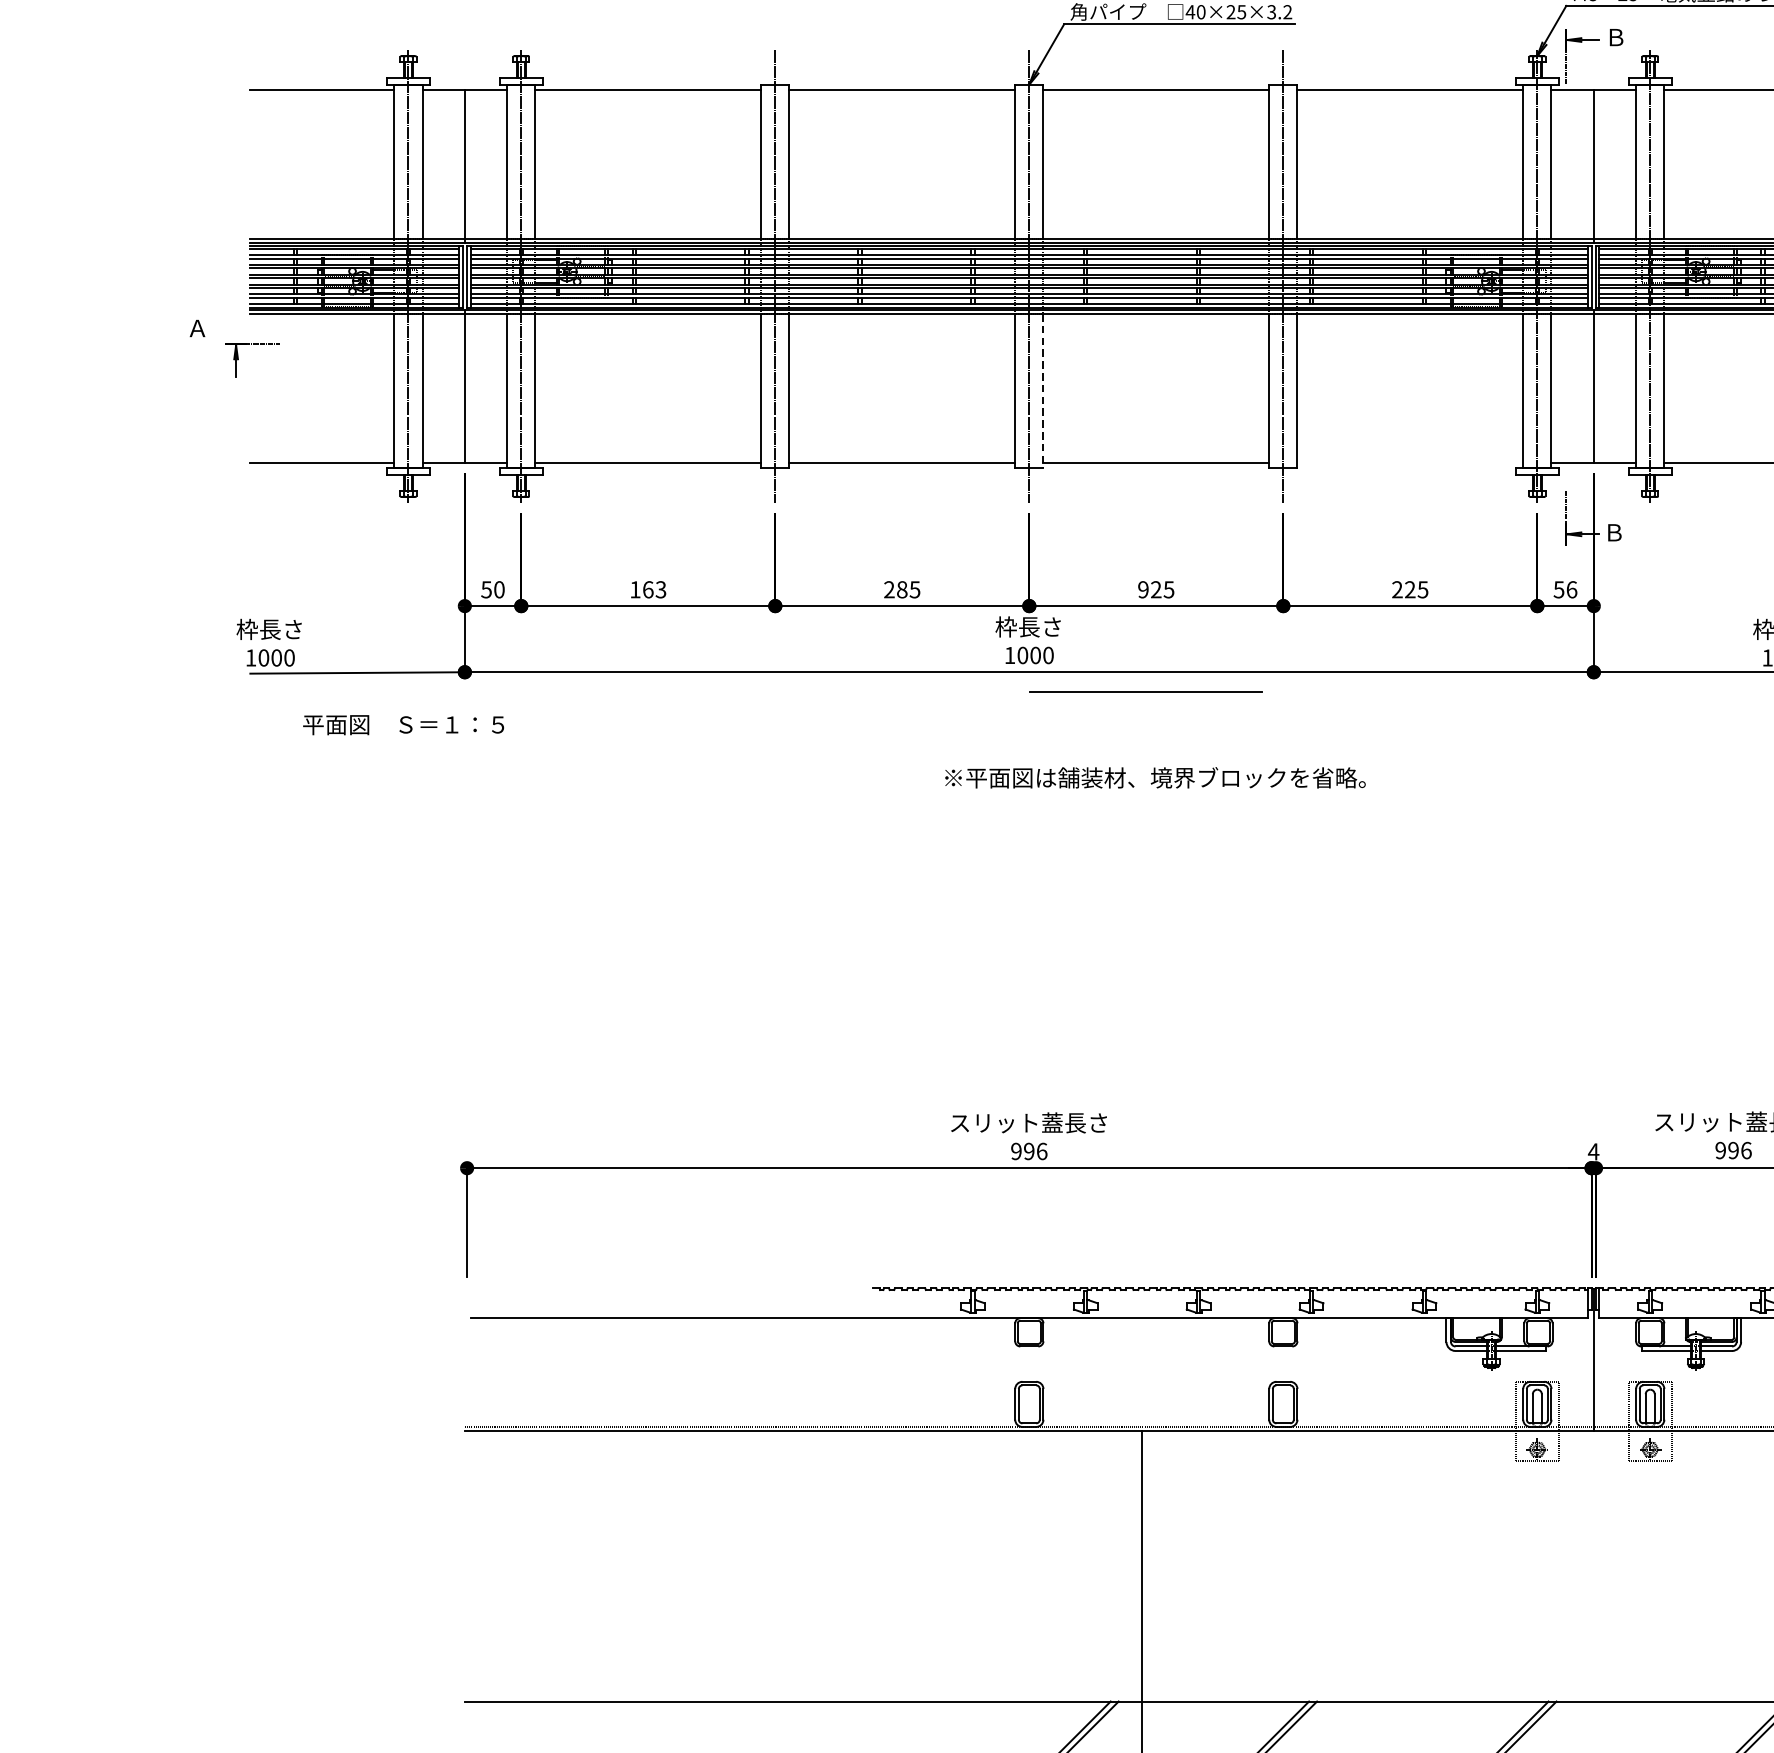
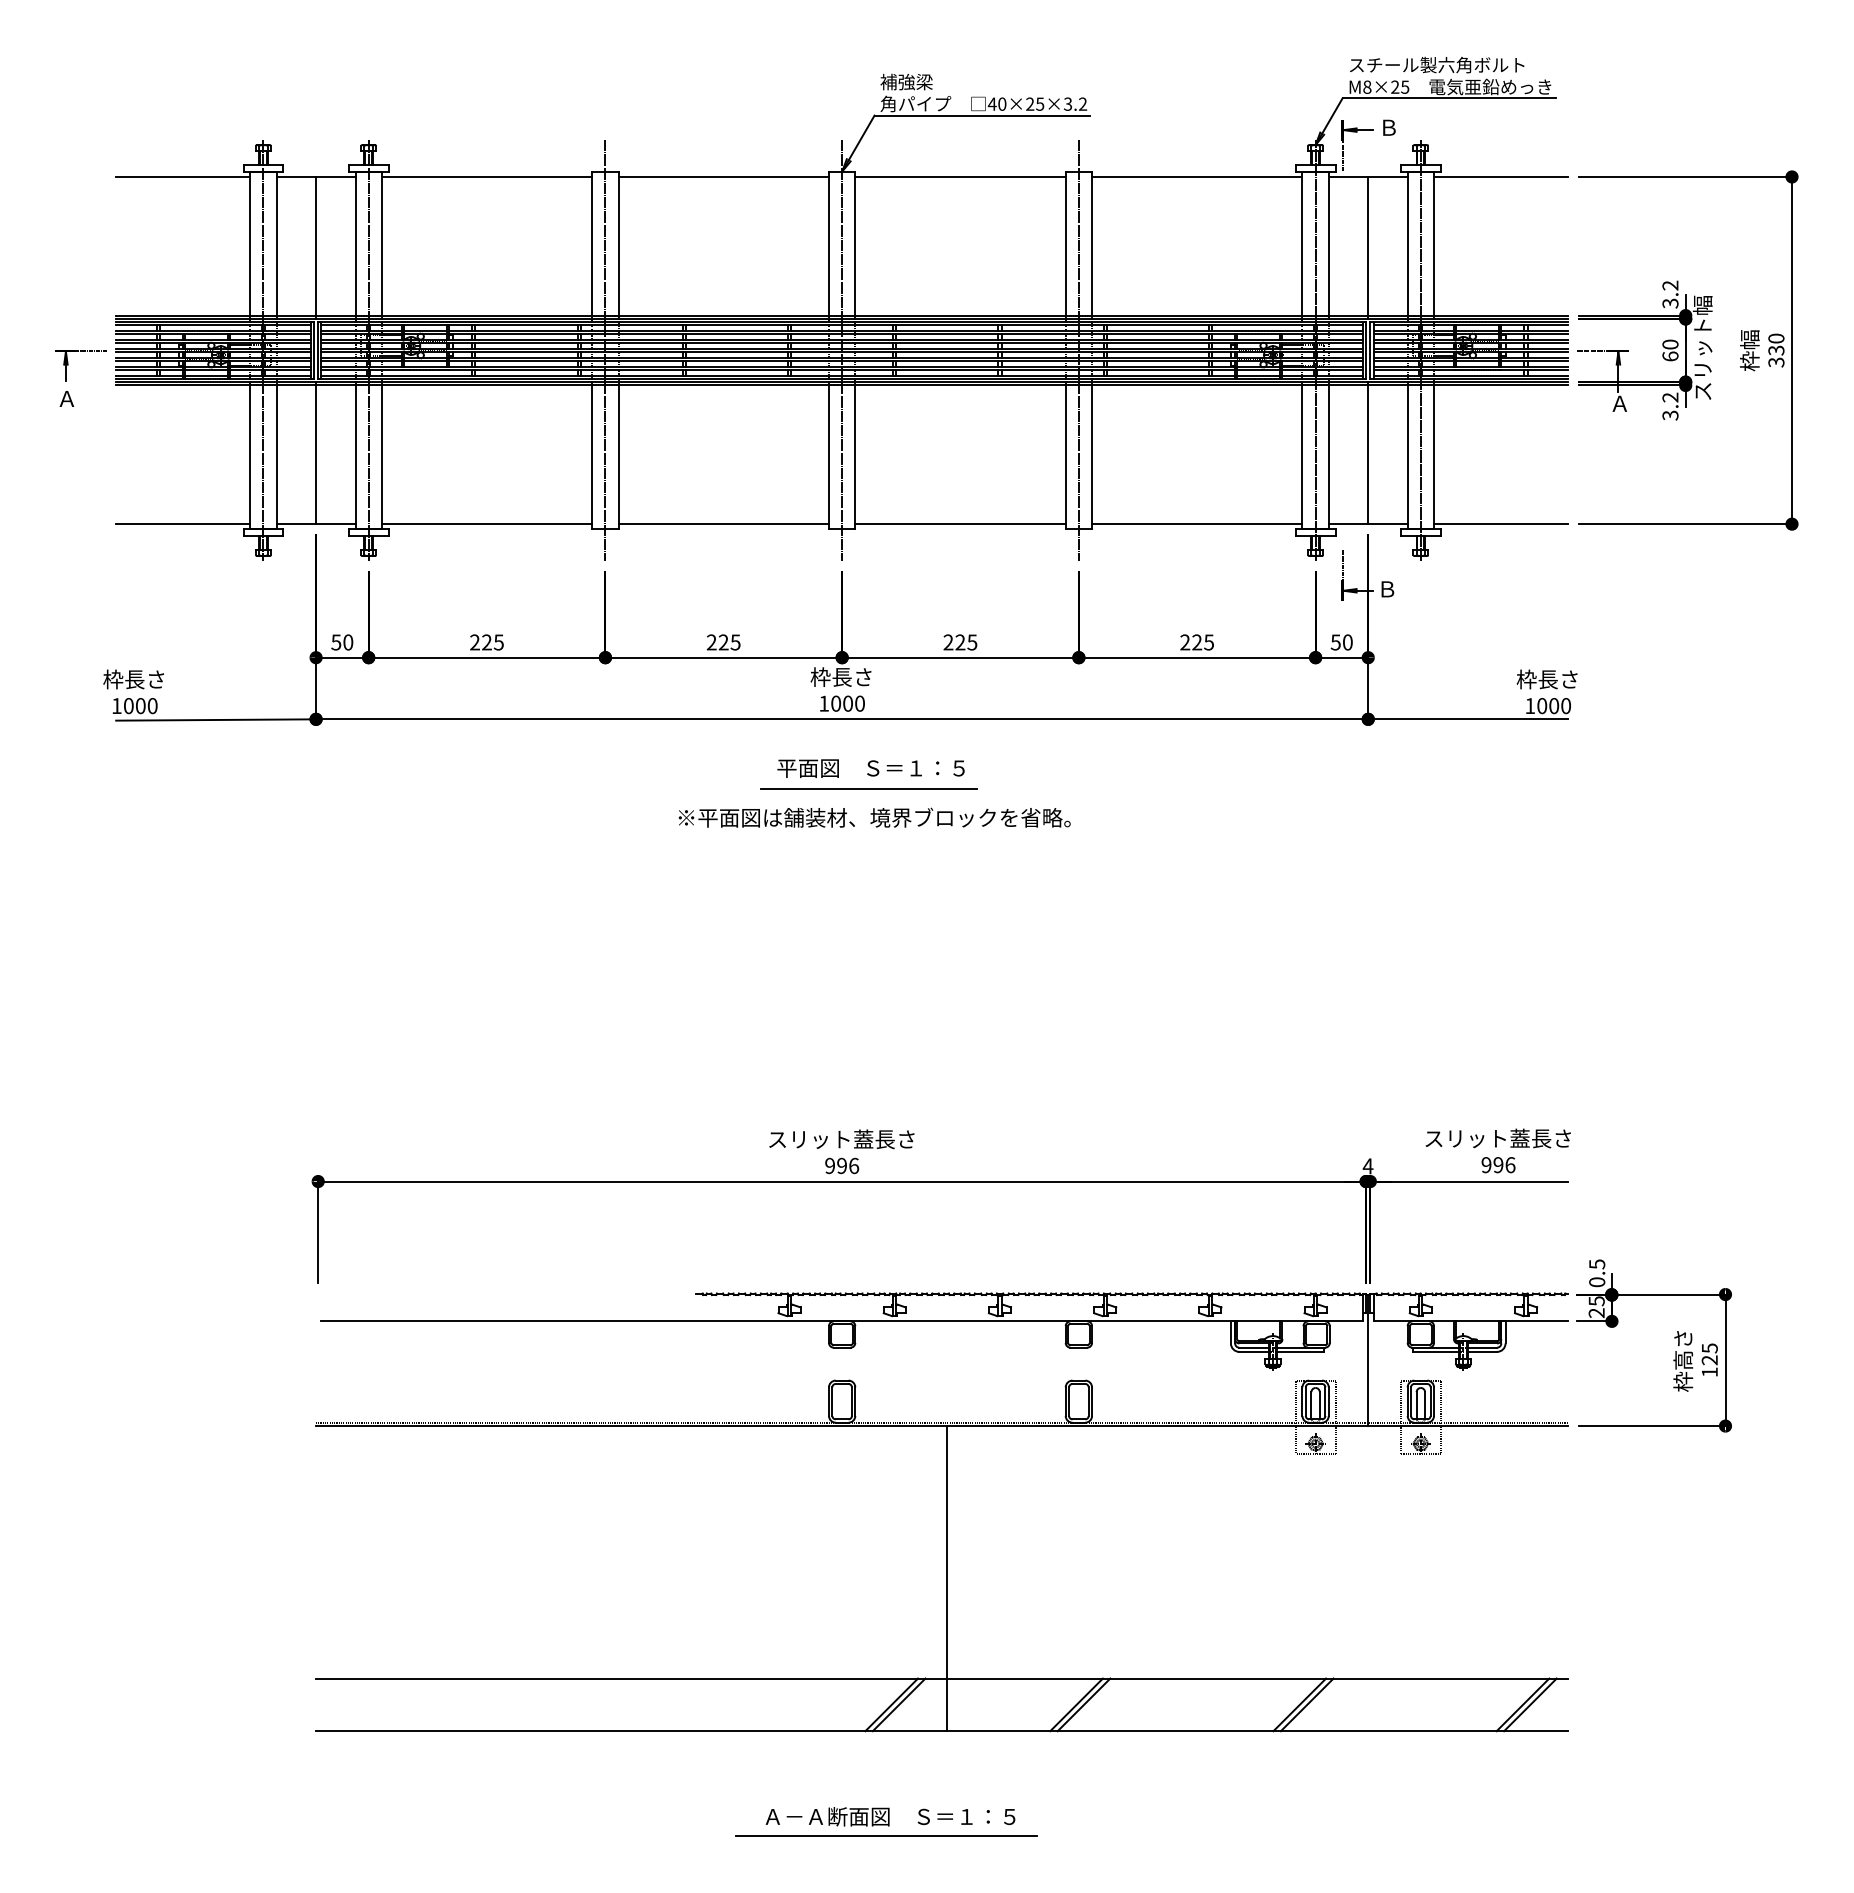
part: (238, 360) -> (68, 365), moved
line: (1043, 391) -> (855, 457), dashed -> solid
line: (1410, 463) -> (1197, 524), added
text: (647, 589) -> (486, 642), 163 -> 225
text: (902, 589) -> (723, 642), 285 -> 225
text: (1143, 589) -> (948, 642), 925 -> 225
text: (1571, 589) -> (1347, 642), 56 -> 50
line: (1145, 691) -> (868, 788), moved
text: (403, 725) -> (870, 768), moved
text: (1155, 777) -> (874, 817), moved

